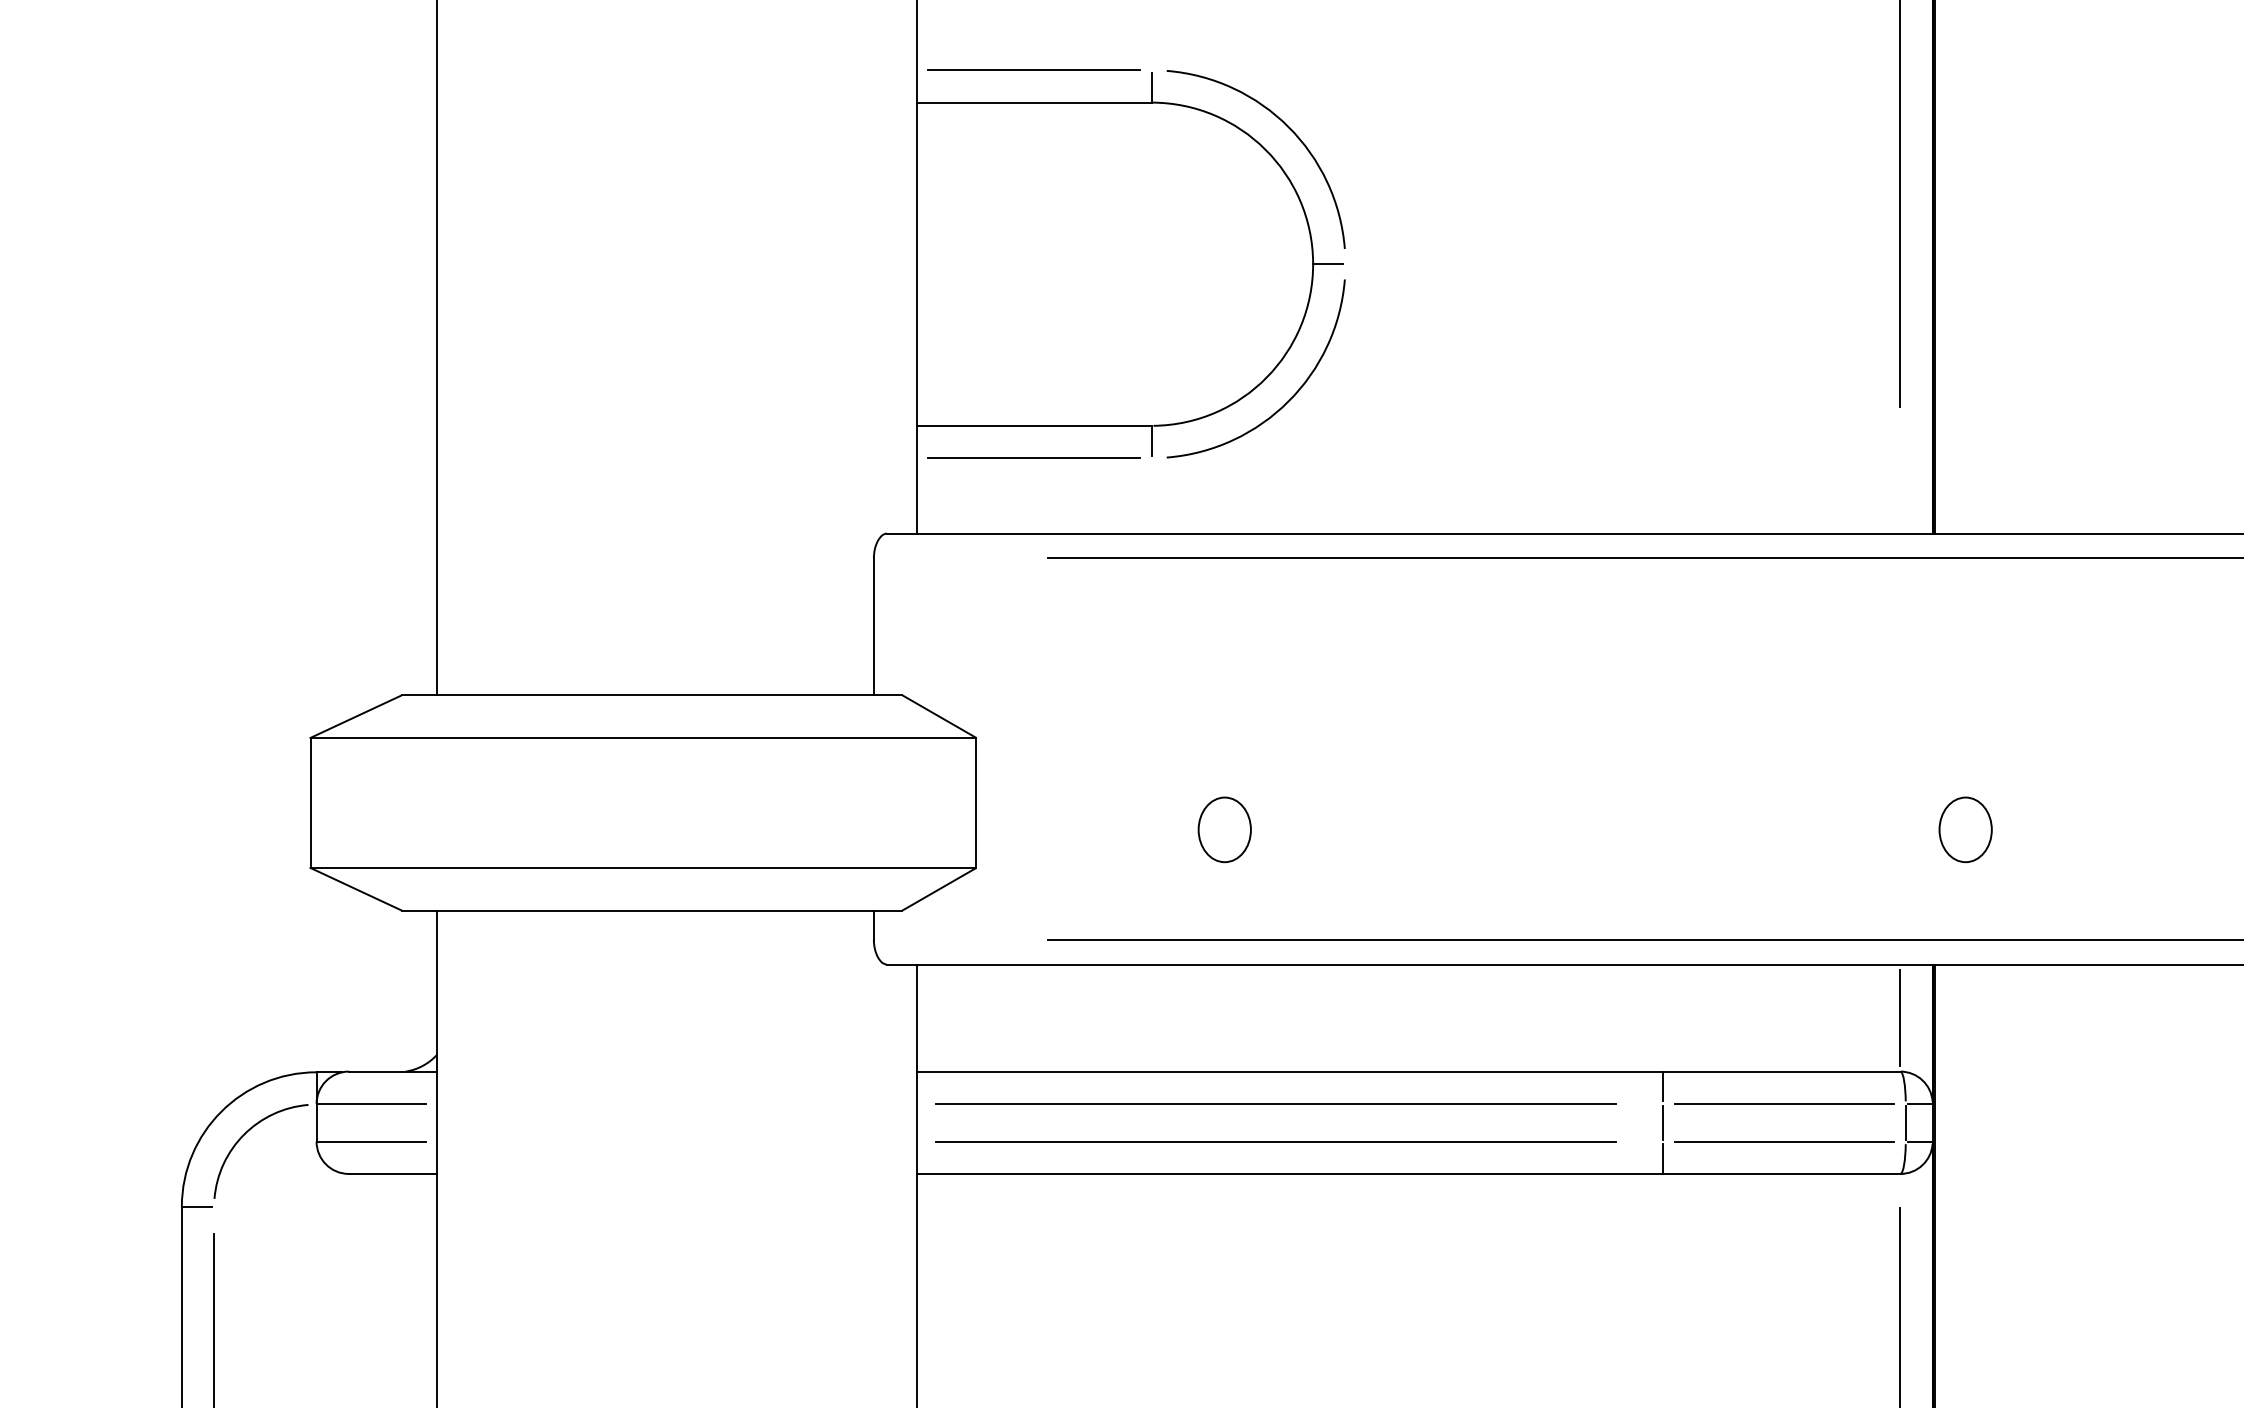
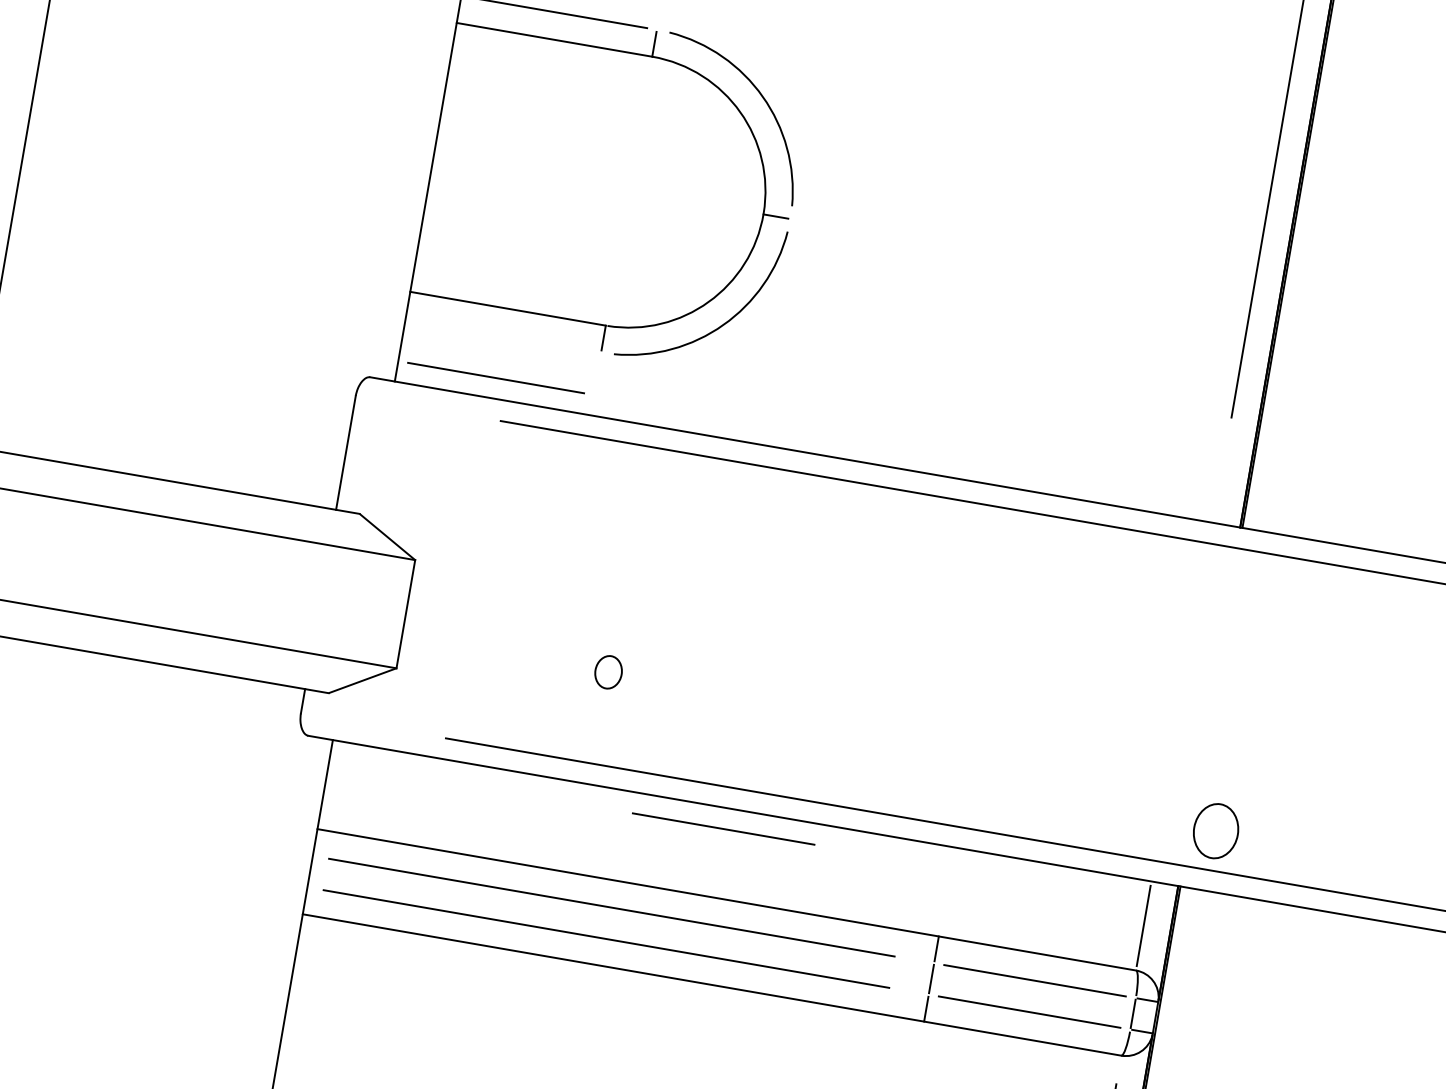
line: (1033, 457) -> (495, 377), moved
part: (1224, 829) -> (608, 671), size x0.6
part: (1965, 829) -> (1215, 830), moved
line: (1390, 989) -> (723, 828), added

